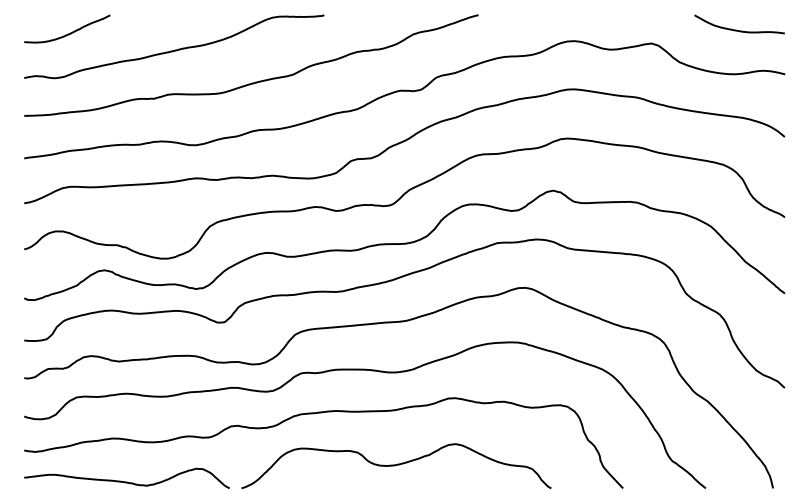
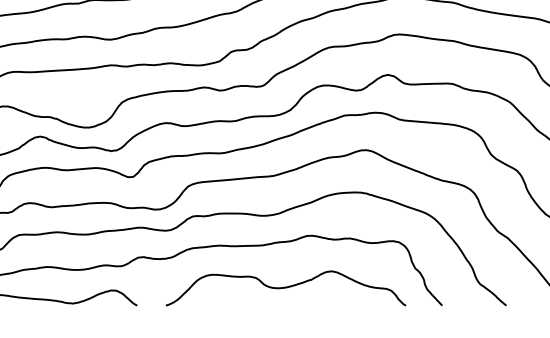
curve: (396, 465) -> (286, 287), moved

